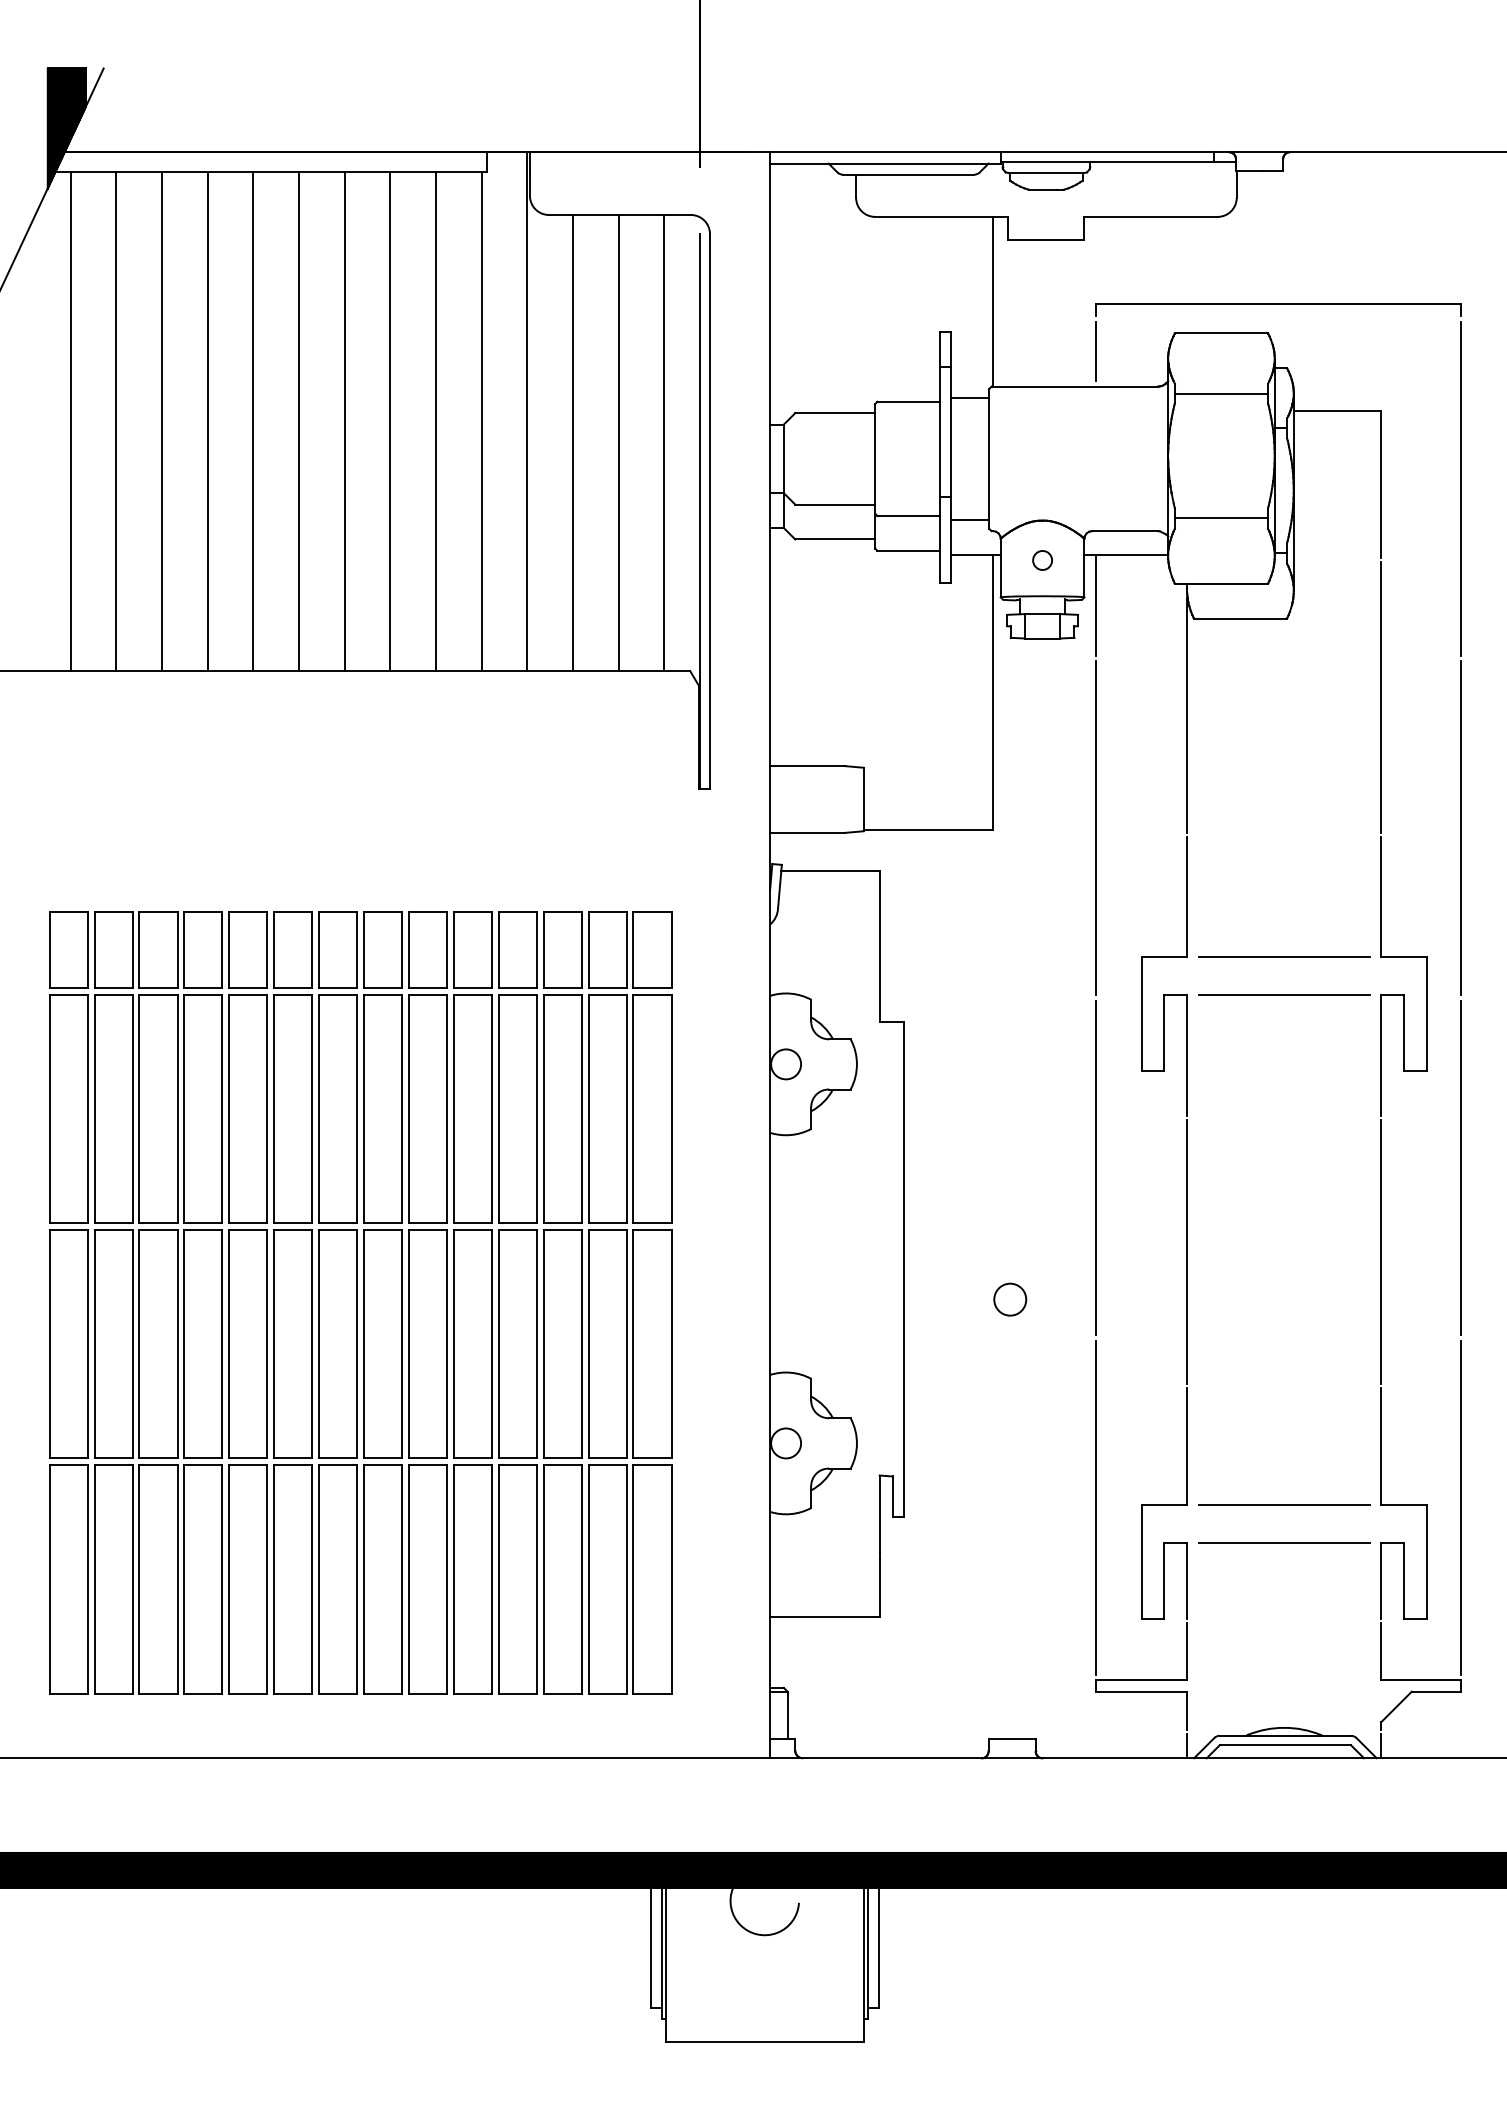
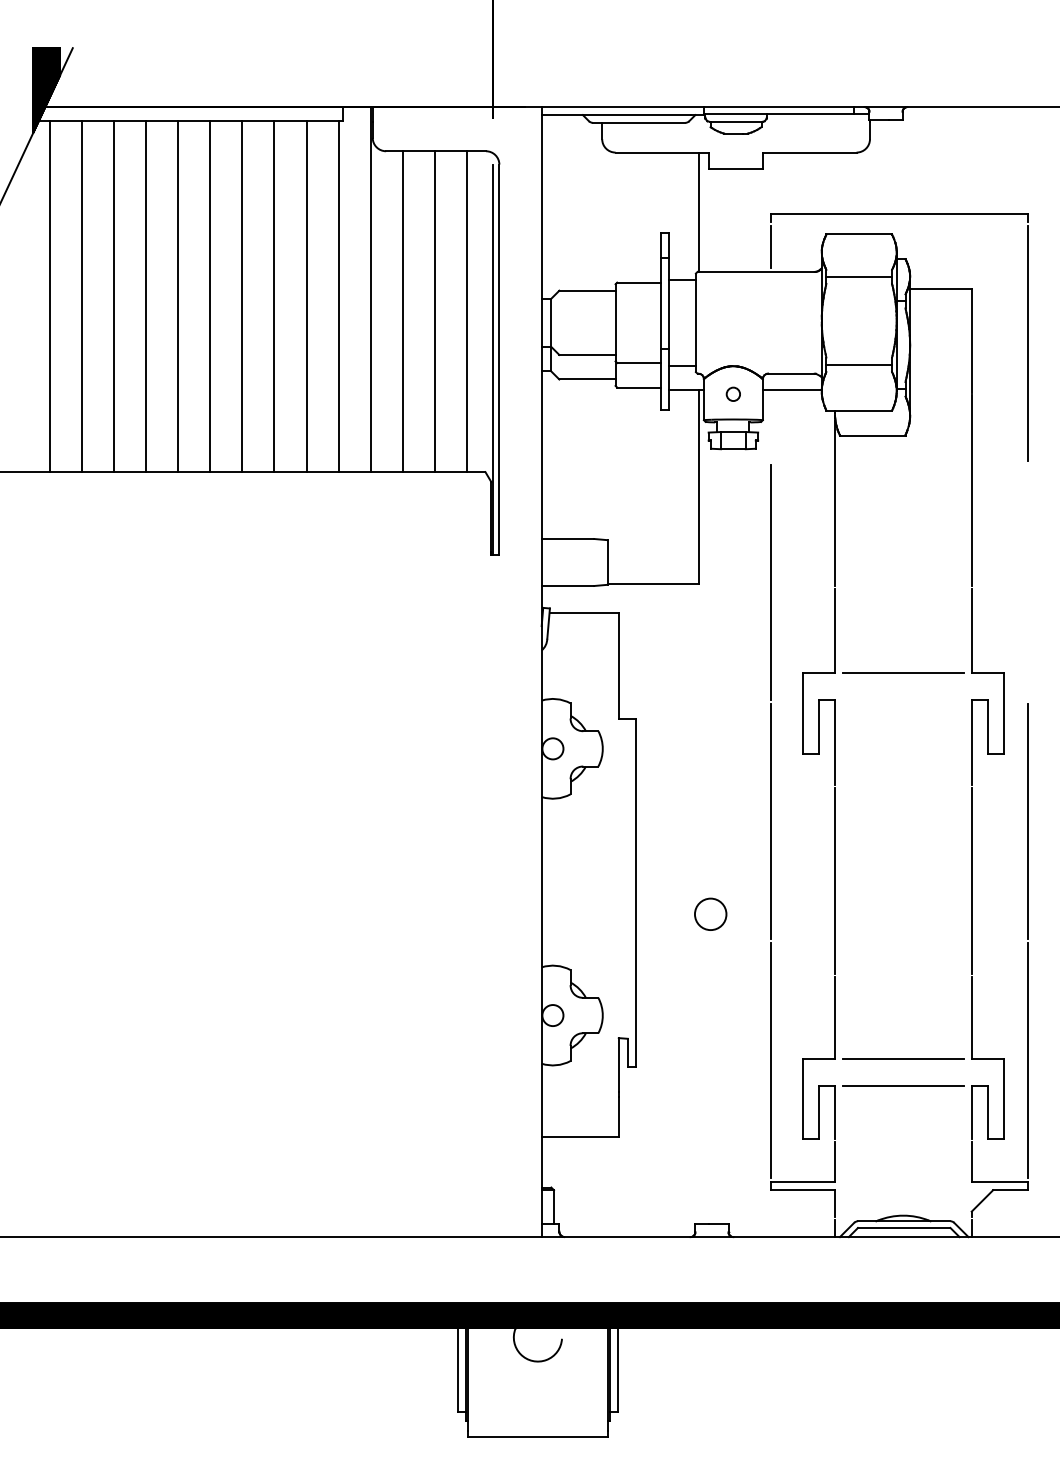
line: (1095, 604) -> (770, 425), removed
line: (1460, 827) -> (1027, 582), removed
line: (1284, 995) -> (903, 700), removed
circle: (1010, 1299) -> (710, 914), size x1.4
part: (360, 1302) -> (253, 916), removed

